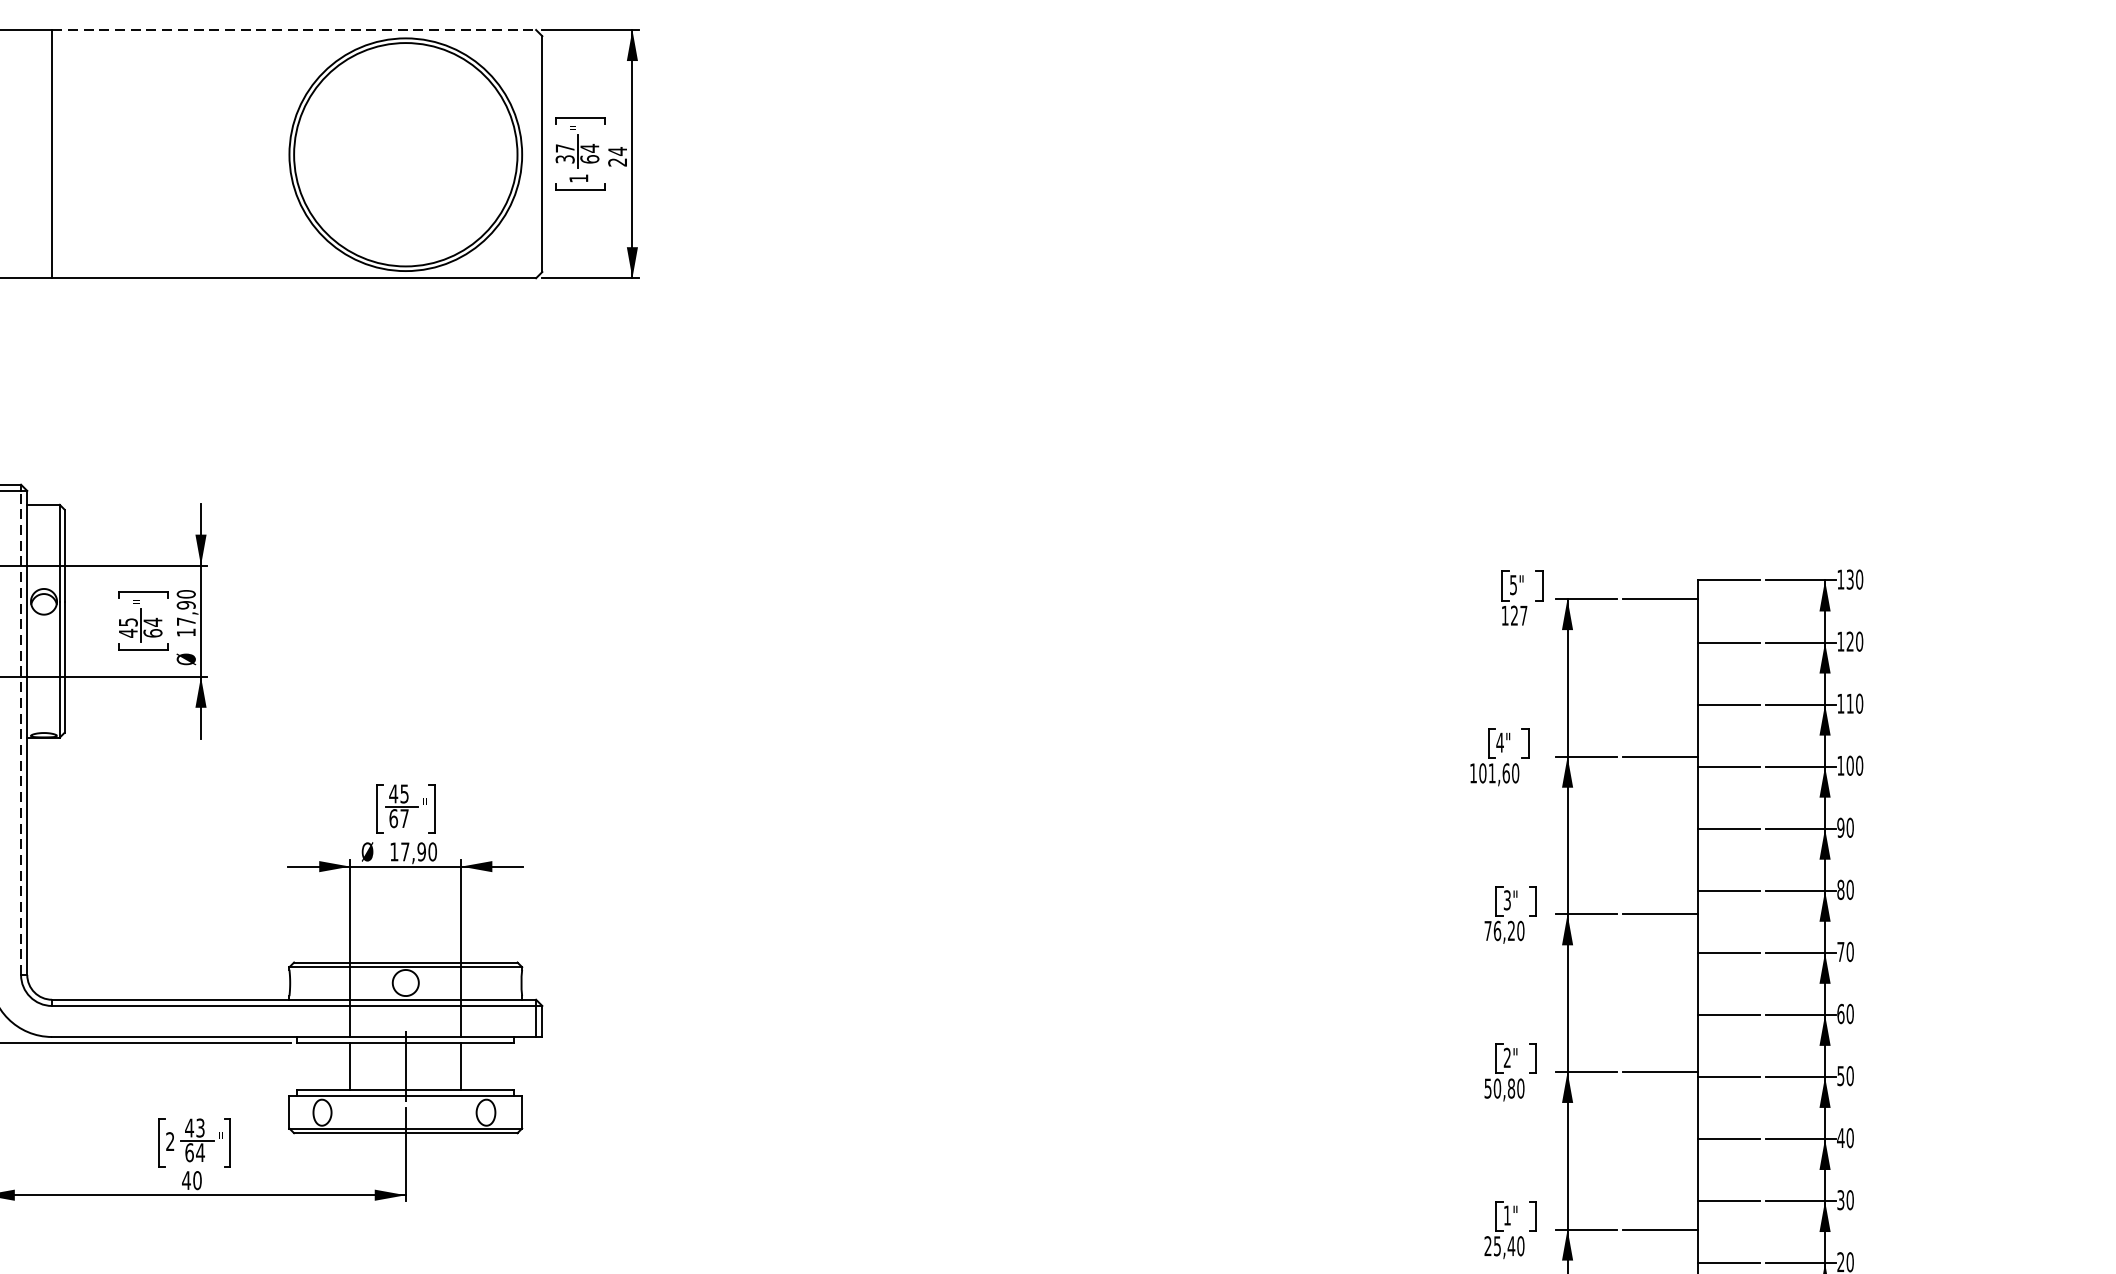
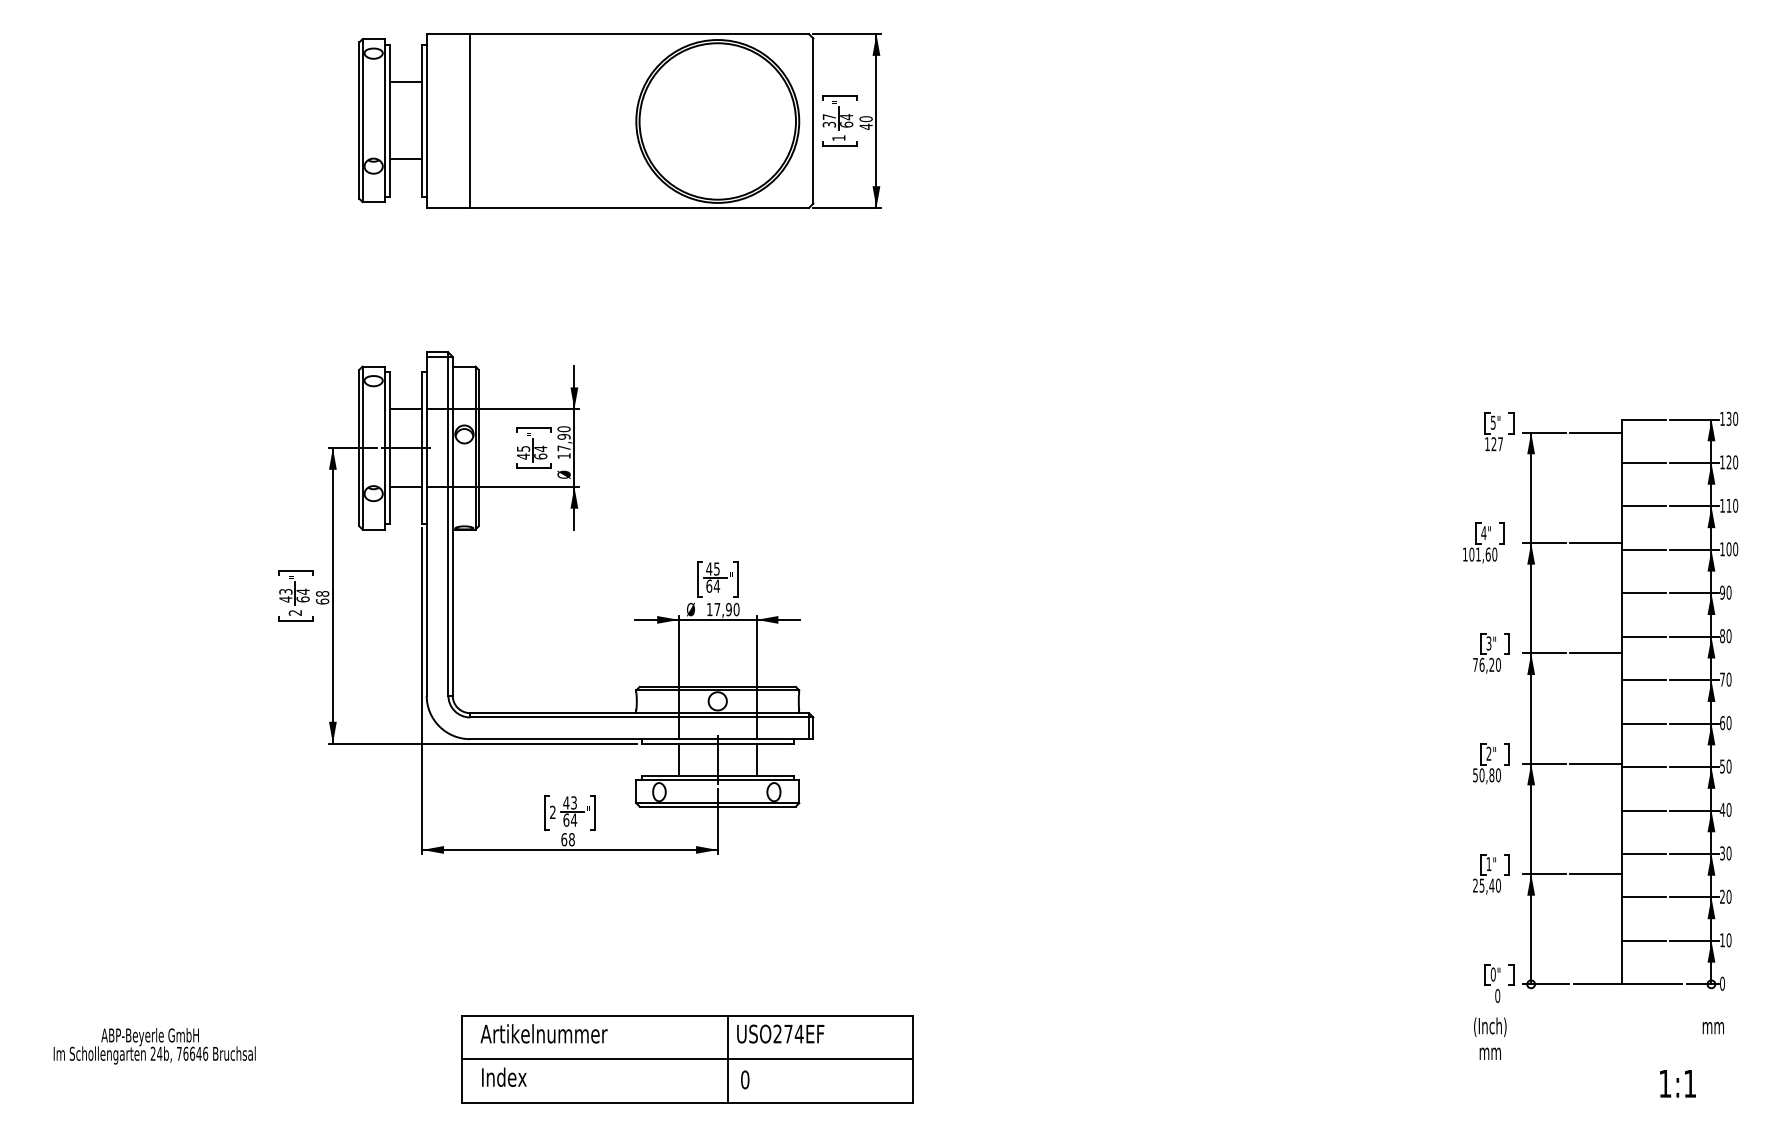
line: (295, 30) -> (640, 34), dashed -> solid
text: (616, 156) -> (865, 122), 24 -> 40
line: (21, 731) -> (448, 525), dashed -> solid
text: (403, 817) -> (716, 585), 67 -> 64
text: (191, 1180) -> (567, 839), 40 -> 68

